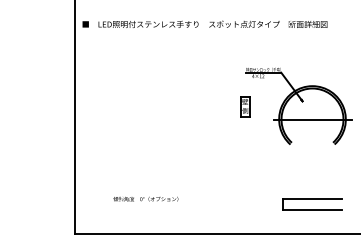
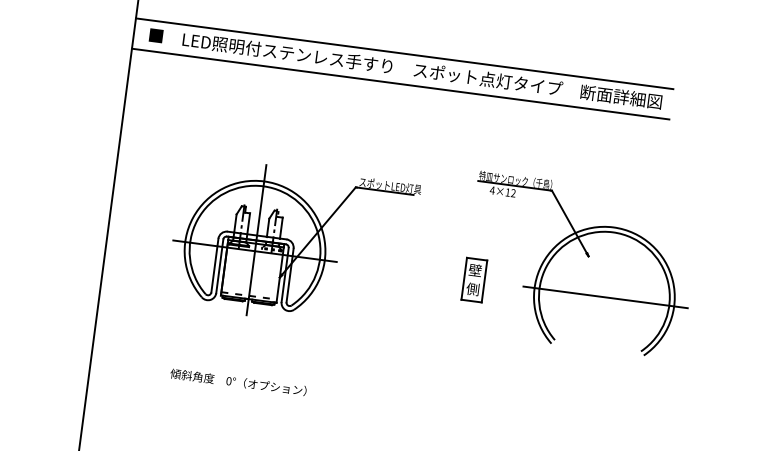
line: (203, 17) -> (404, 53), added
line: (203, 31) -> (400, 83), added
part: (245, 106) -> (474, 280), moved
part: (162, 113) -> (292, 243), added
text: (145, 198) -> (237, 380), moved

